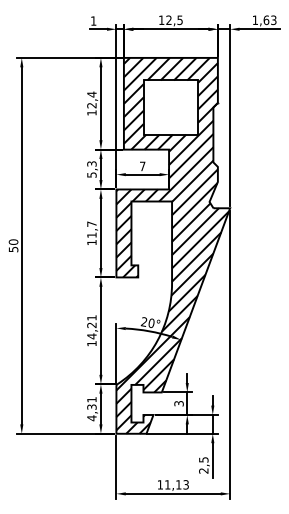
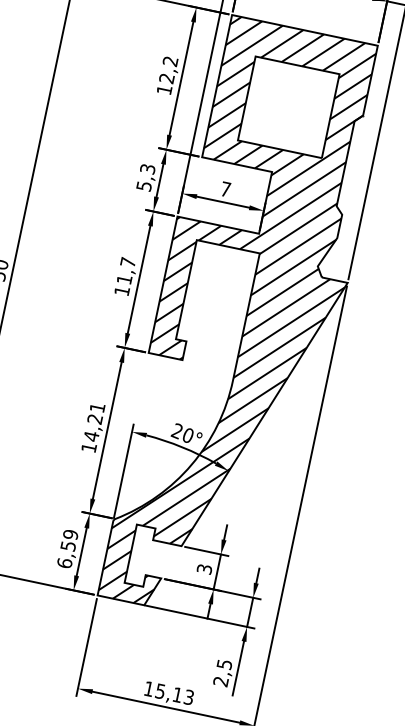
text: (91, 94) -> (169, 61), 12,4 -> 12,2
text: (91, 409) -> (66, 549), 4,31 -> 6,59
text: (167, 484) -> (160, 690), 11,13 -> 15,13

